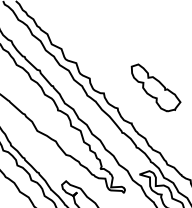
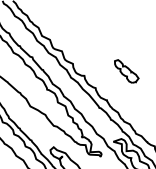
part: (155, 87) -> (126, 71), size x0.6

